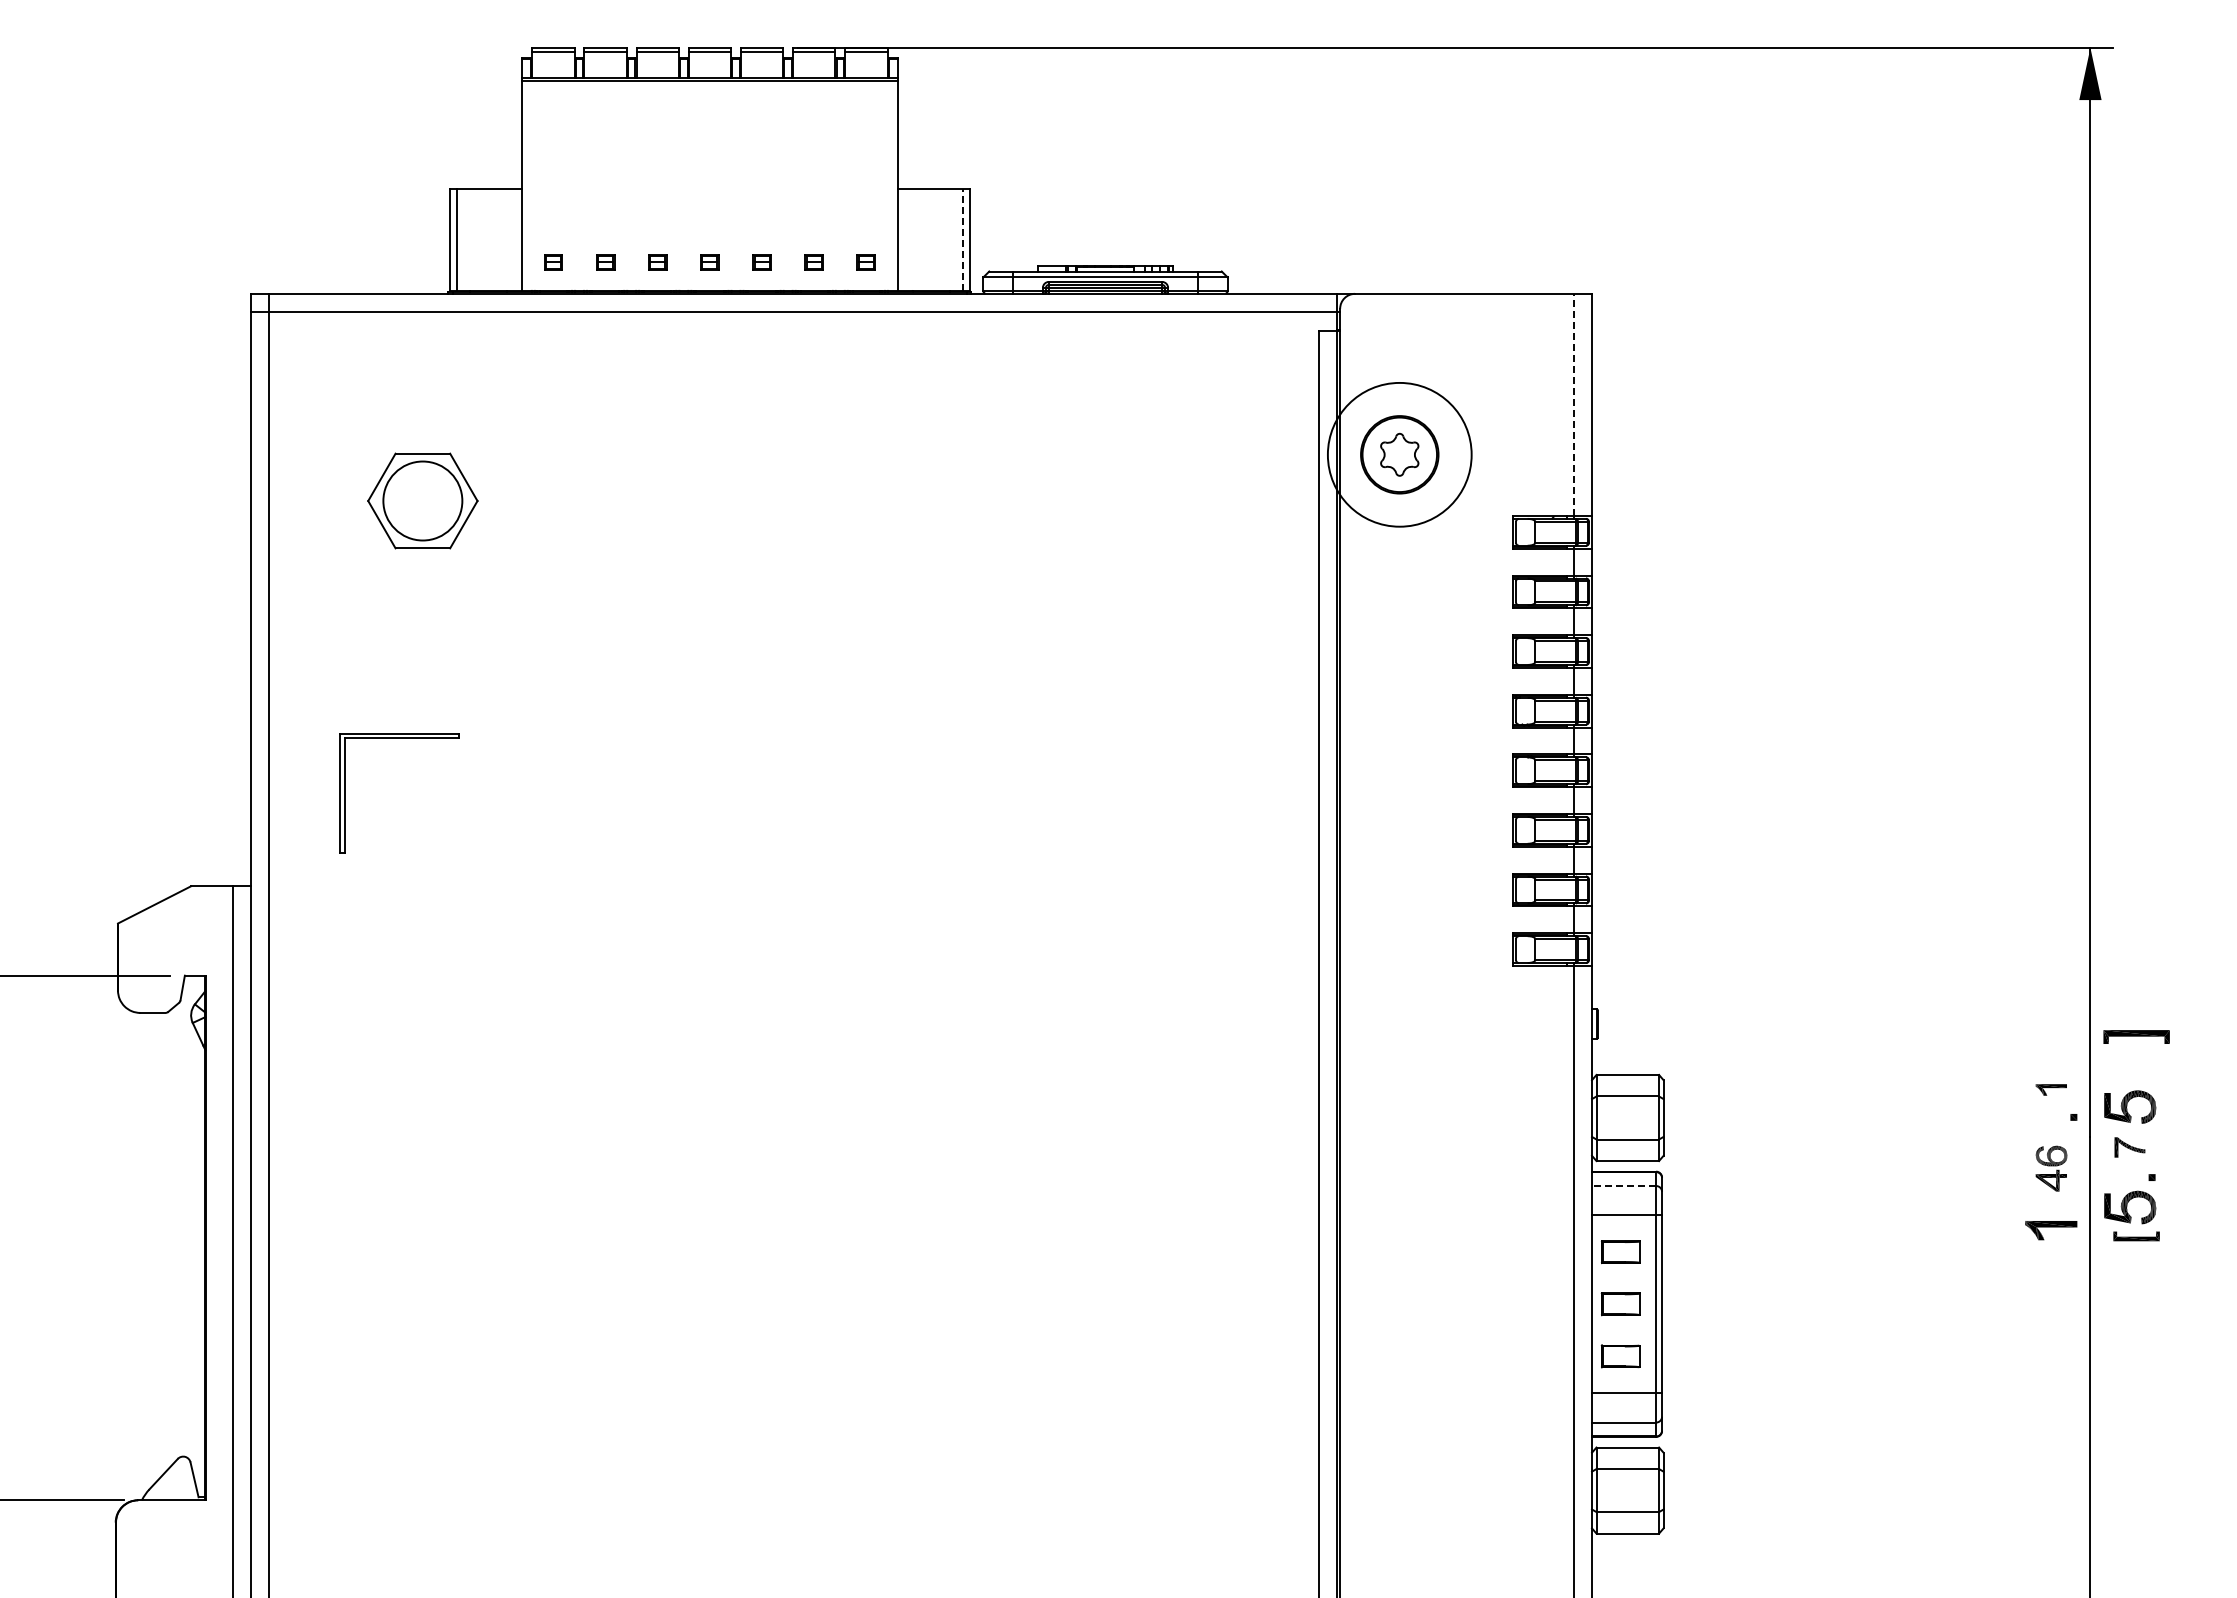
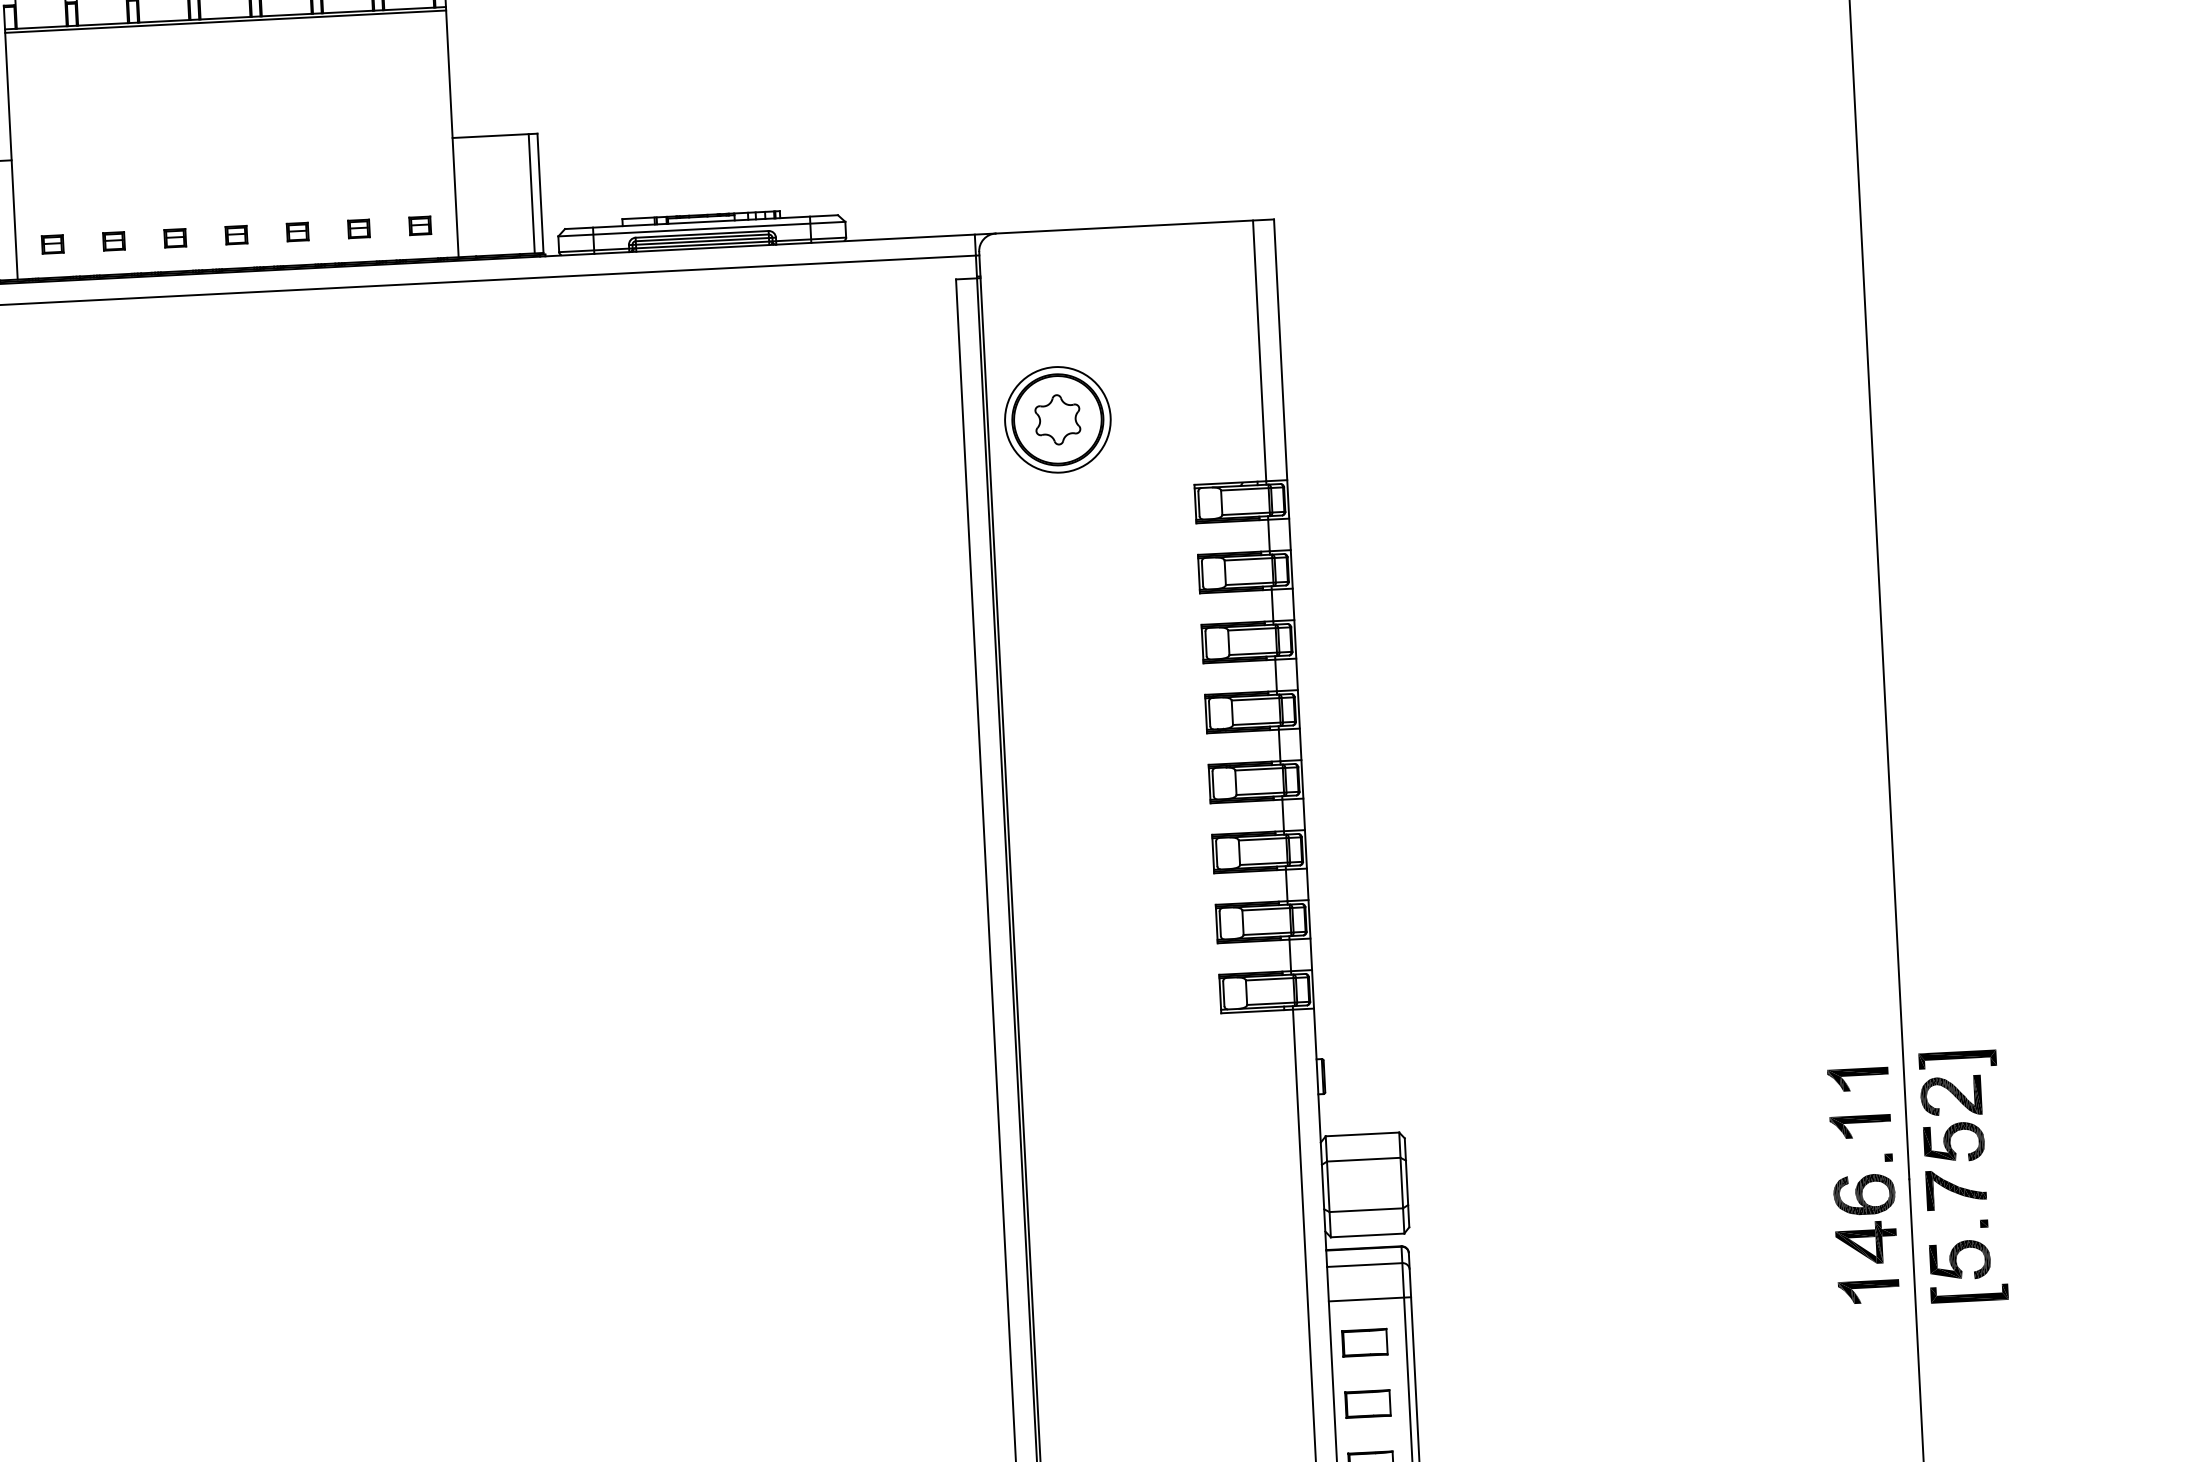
line: (962, 240) -> (531, 194), dashed -> solid
line: (1574, 404) -> (1260, 350), dashed -> solid
circle: (1399, 454) -> (1057, 419), size x0.62
part: (2051, 1049) -> (1858, 1079), added
part: (2129, 1067) -> (1951, 1095), added
part: (2051, 1089) -> (1860, 1126), size x1.67
part: (2129, 1147) -> (1955, 1189), size x1.67
part: (2051, 1168) -> (1865, 1219), size x1.67
line: (1623, 1186) -> (1364, 1265), dashed -> solid
part: (2136, 1236) -> (1969, 1293), size x1.43

